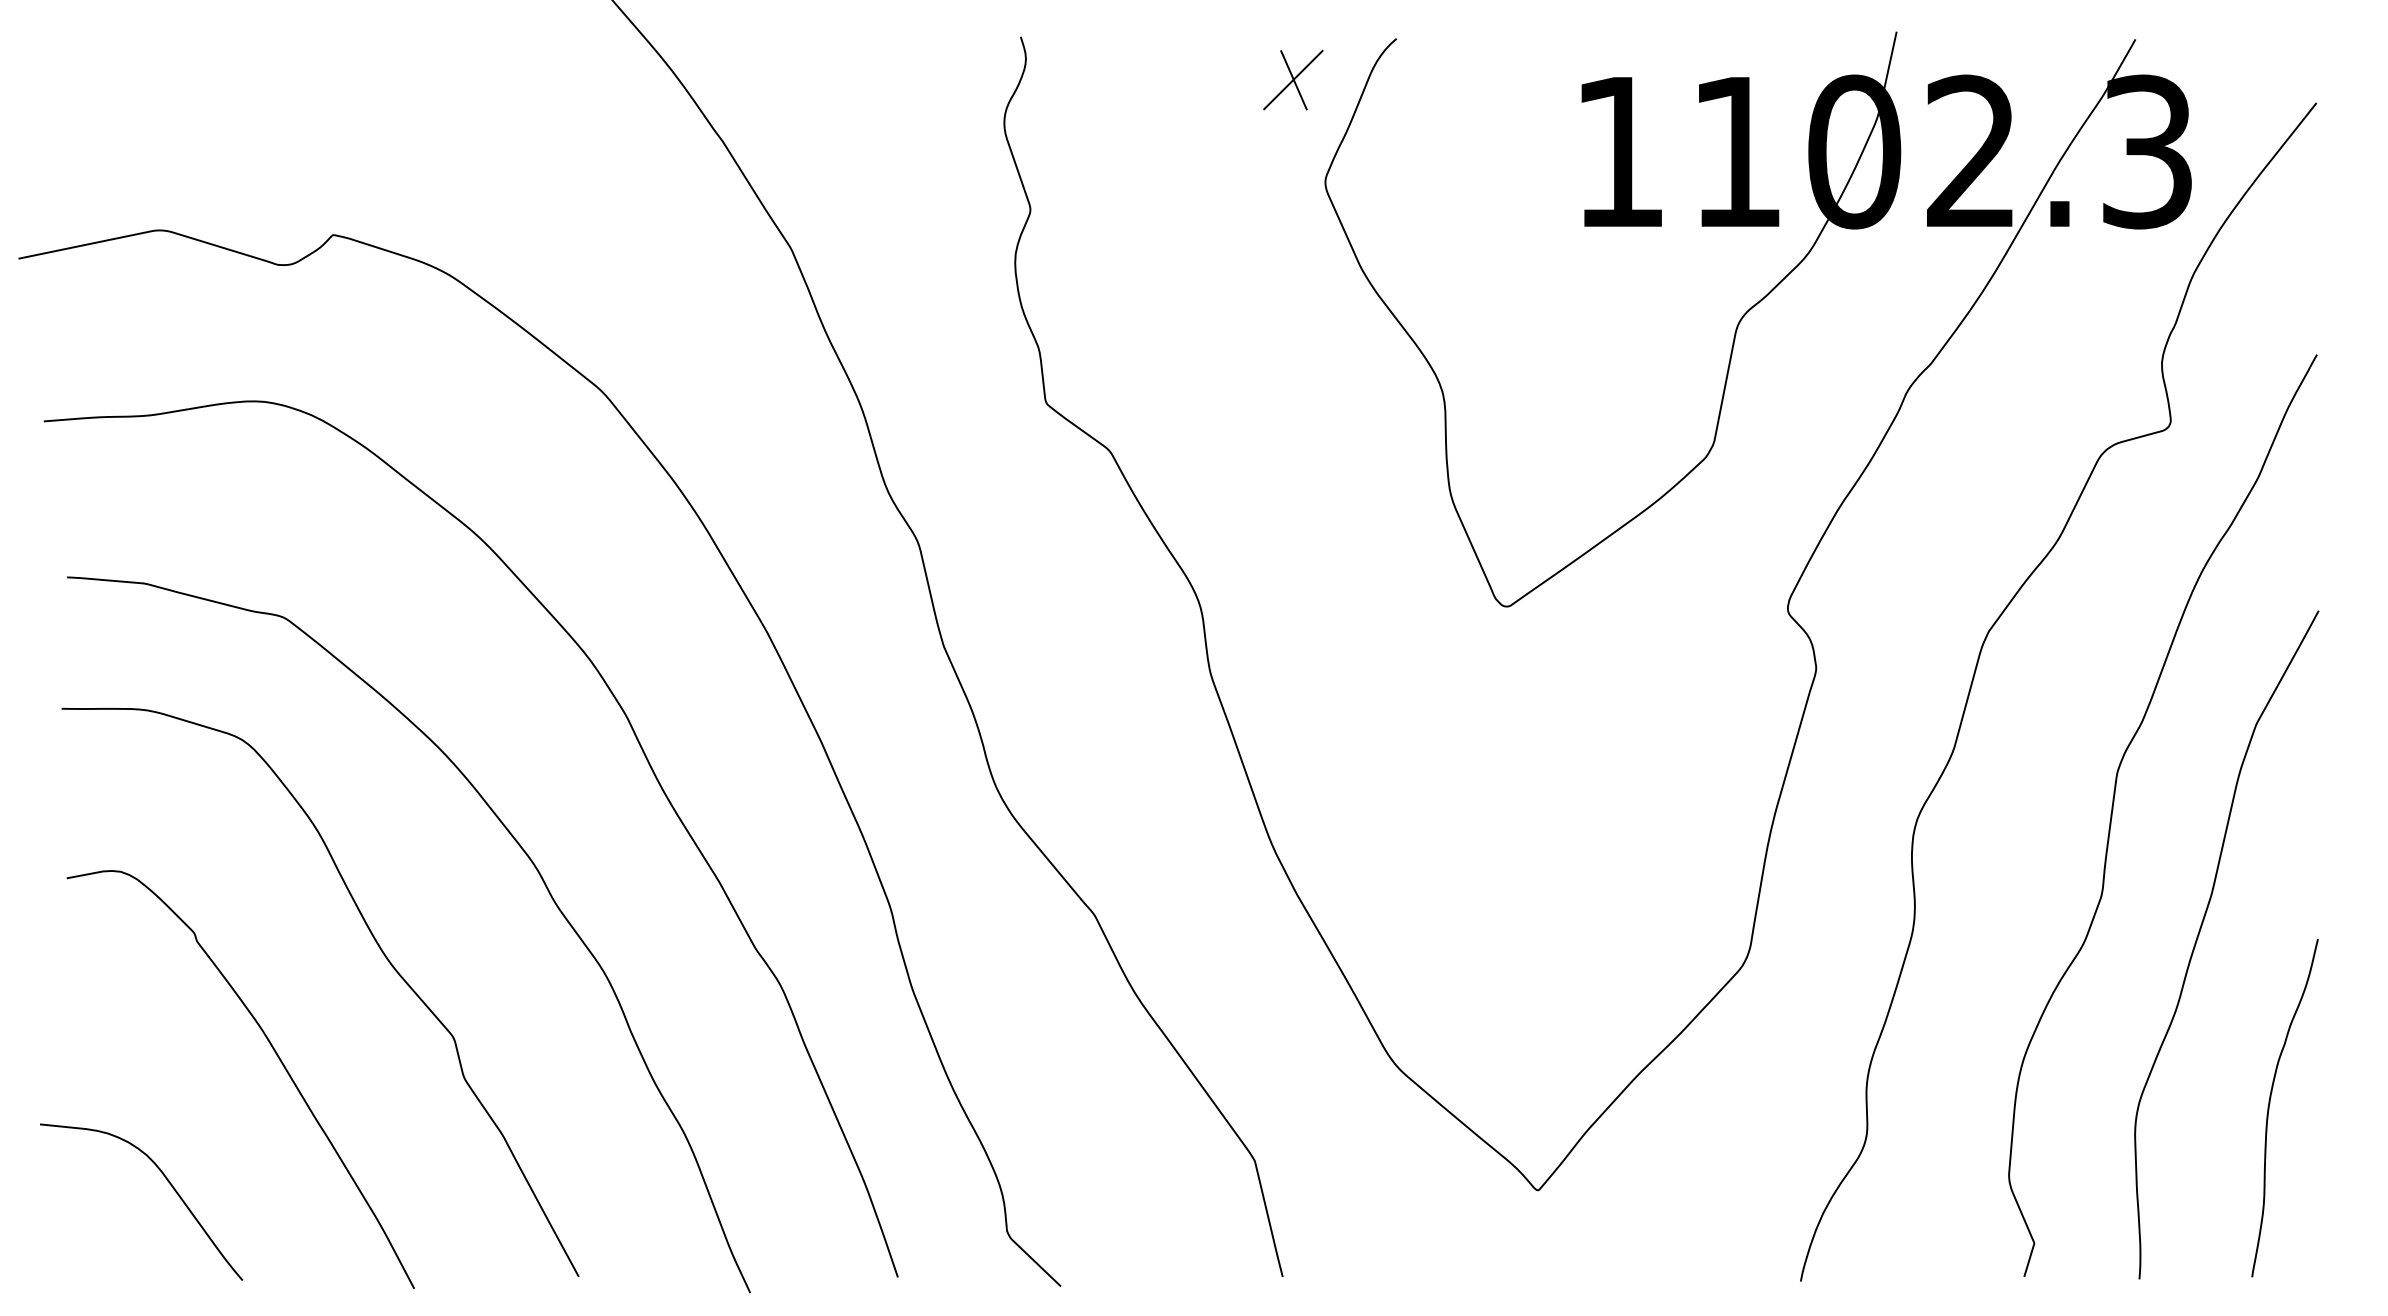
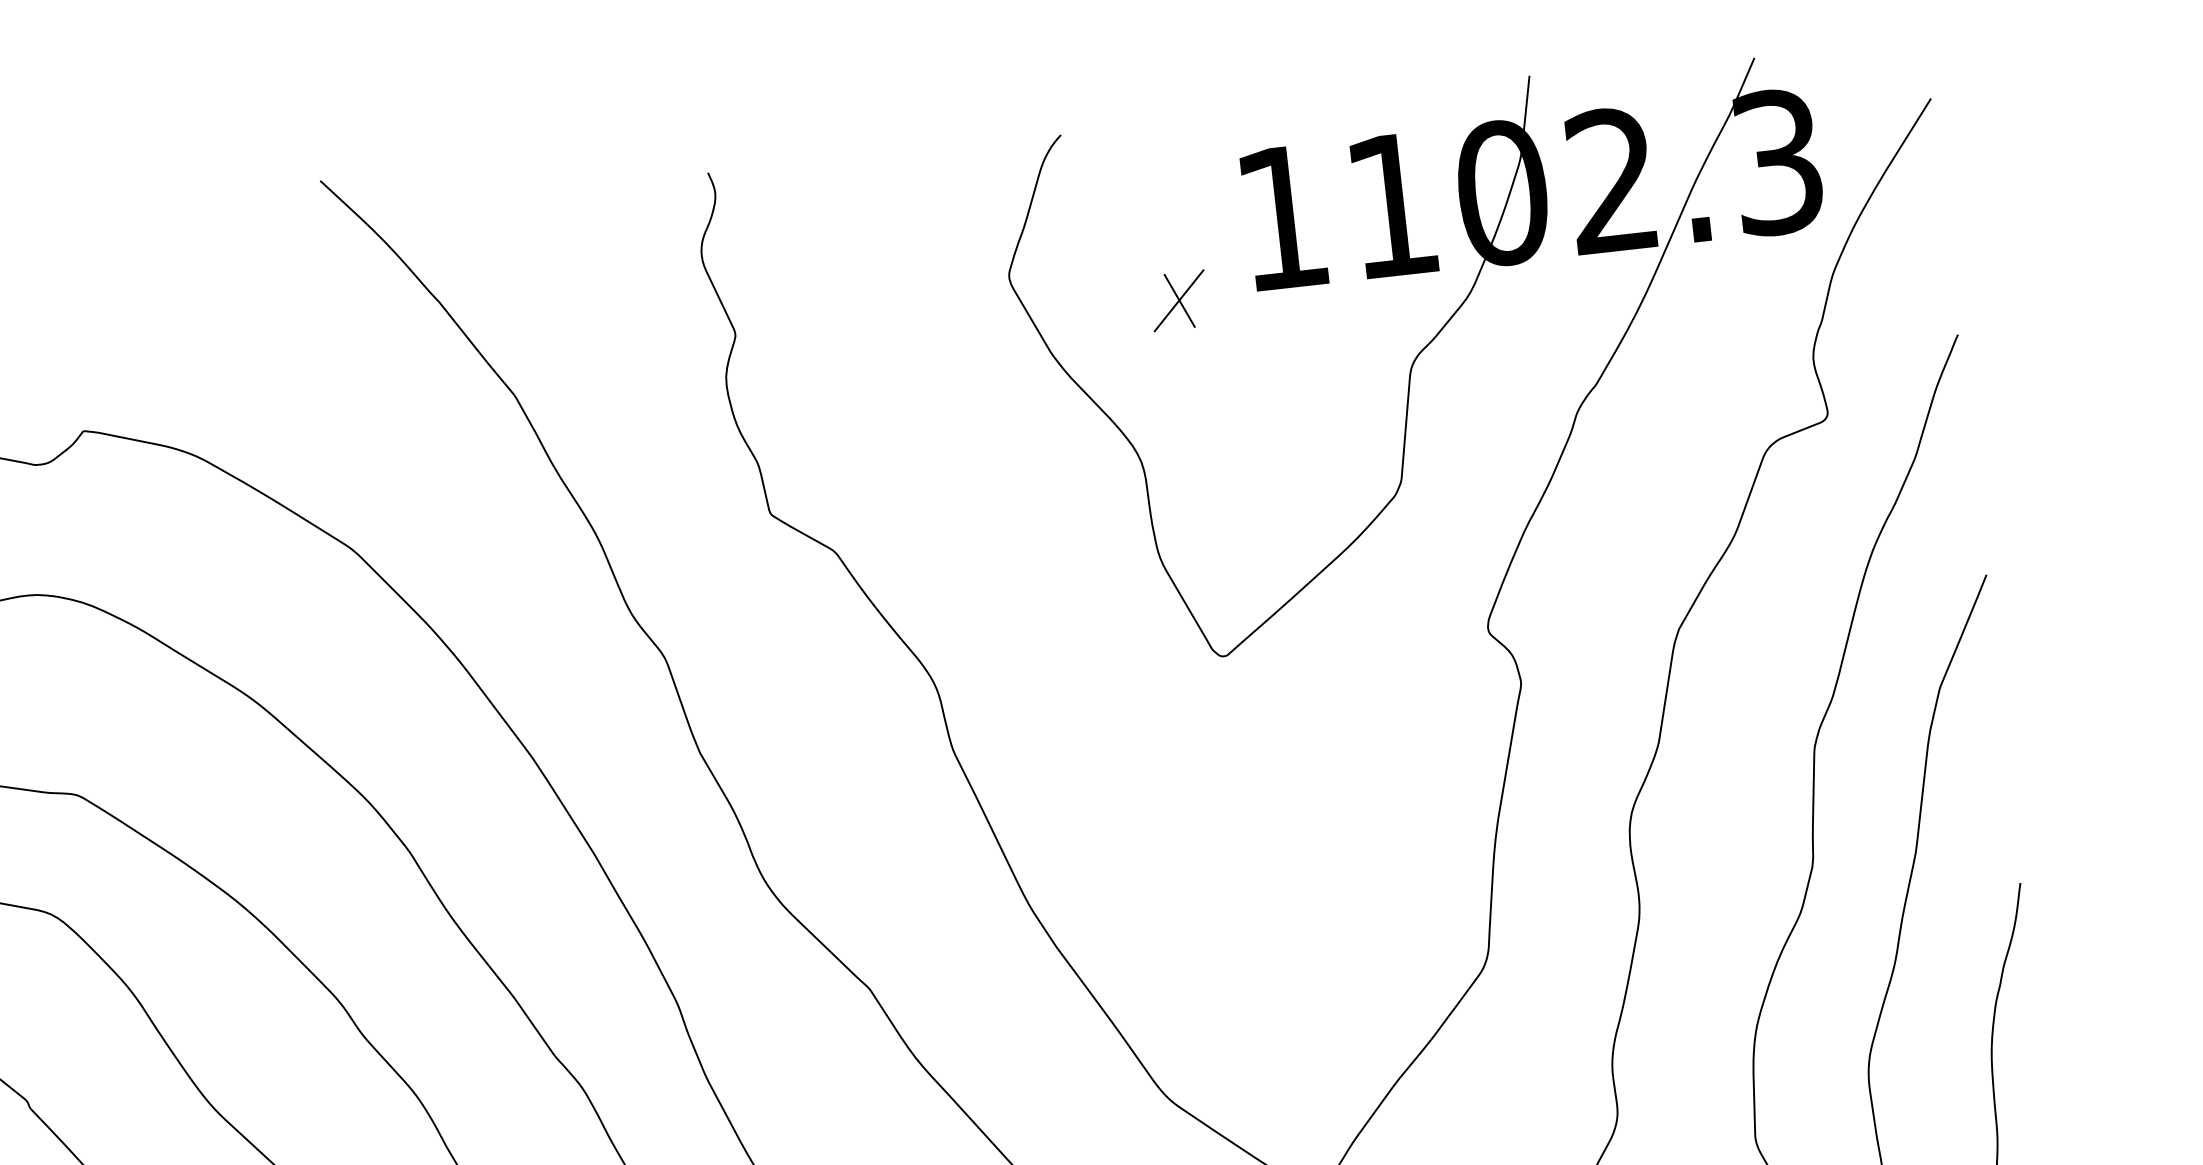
part: (1293, 79) -> (1179, 300), moved

